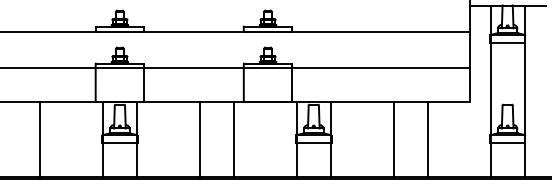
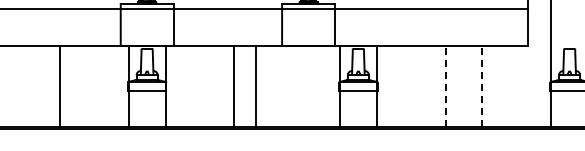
line: (393, 138) -> (445, 85), solid -> dashed
line: (427, 138) -> (482, 85), solid -> dashed
line: (233, 139) -> (255, 86), moved

